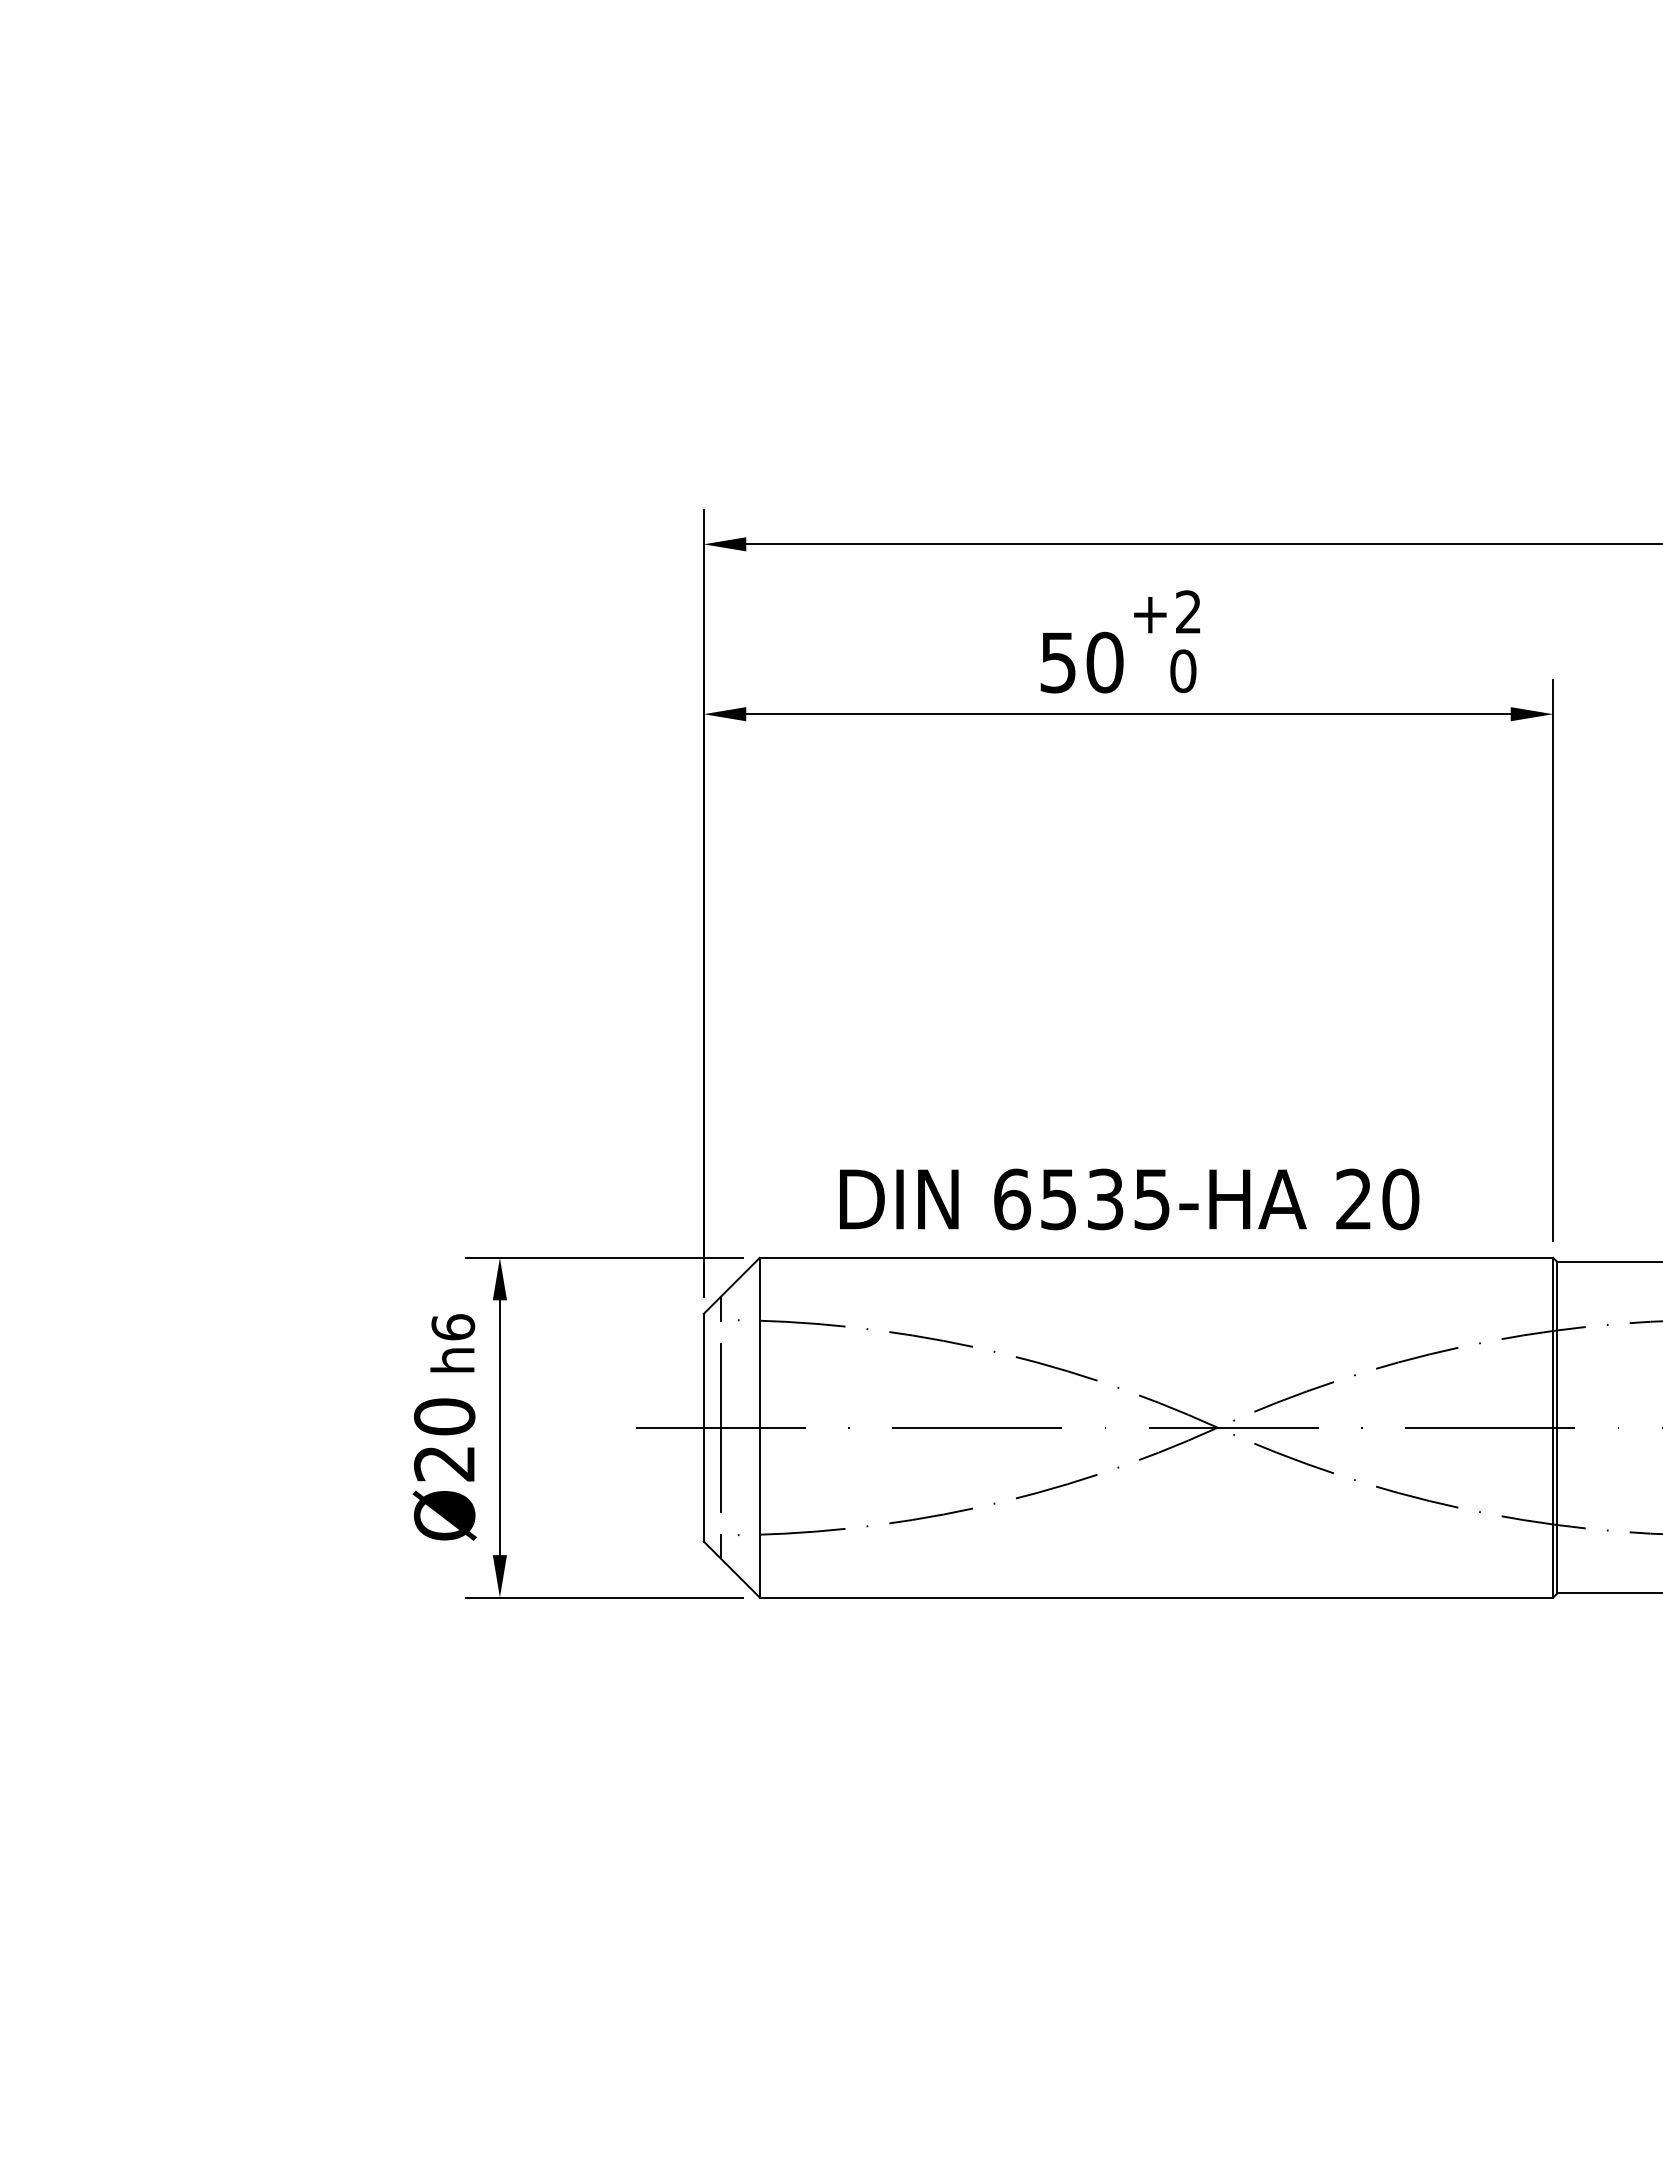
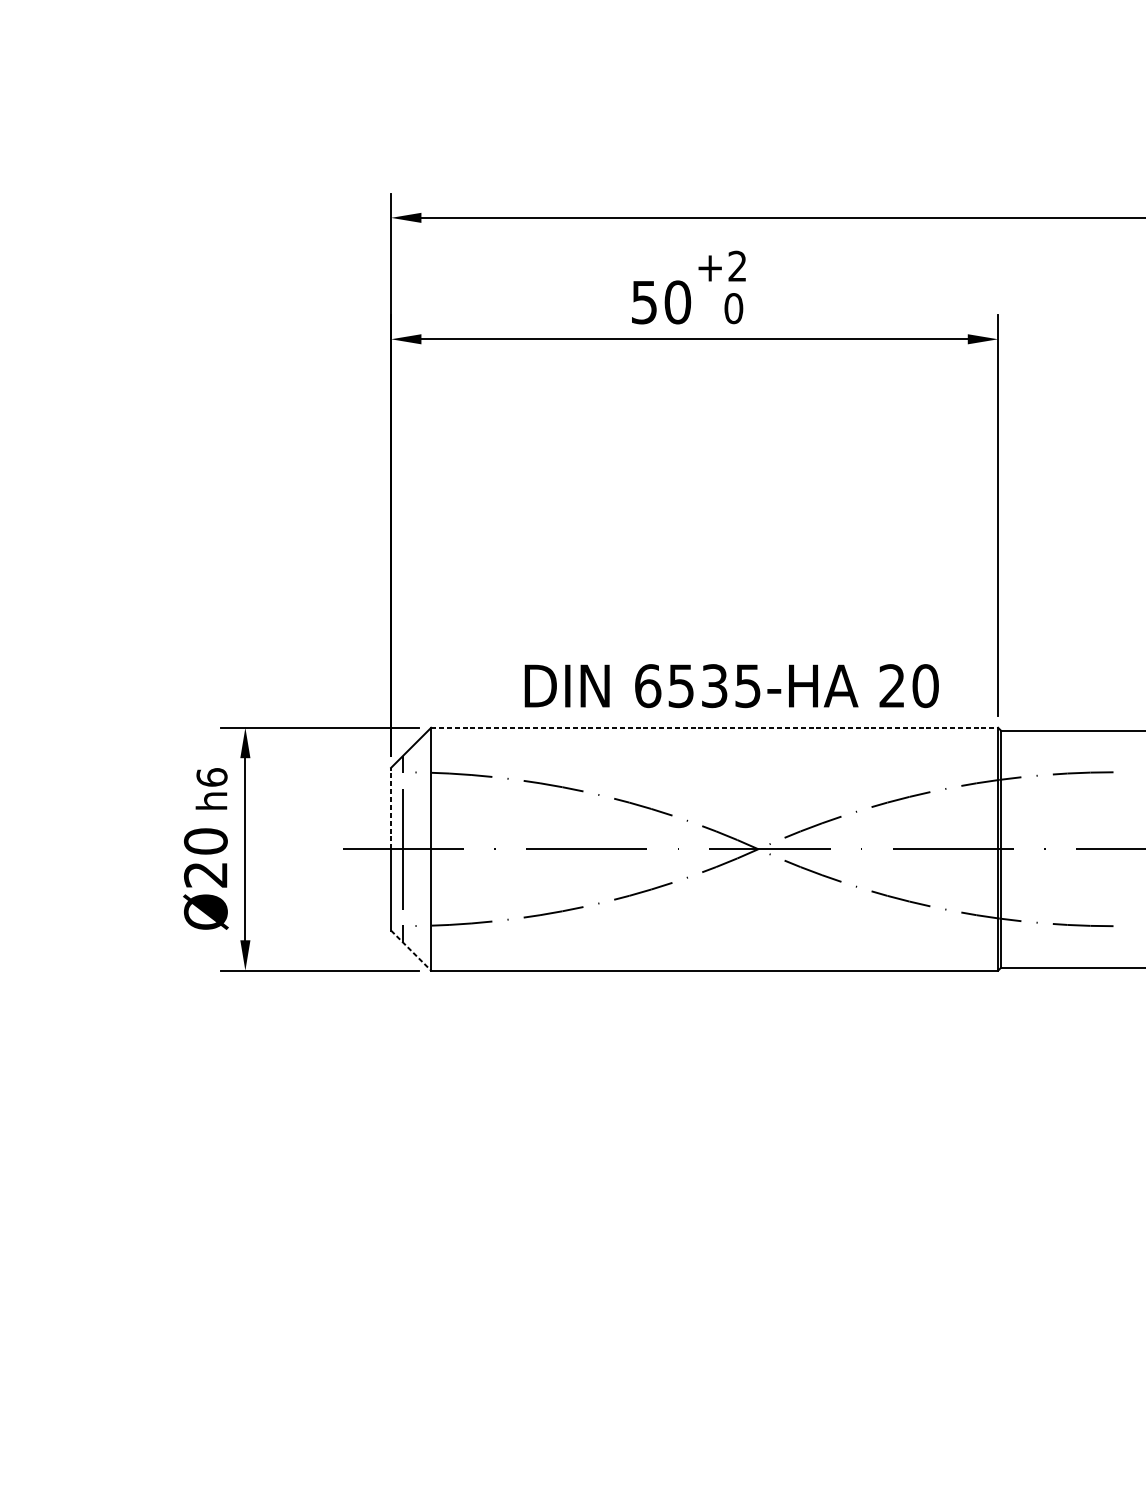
text: (1129, 1199) -> (731, 686), moved
line: (1156, 1257) -> (714, 727), solid -> dashed
line: (703, 1370) -> (390, 808), solid -> dashed
line: (731, 1569) -> (410, 950), solid -> dashed

